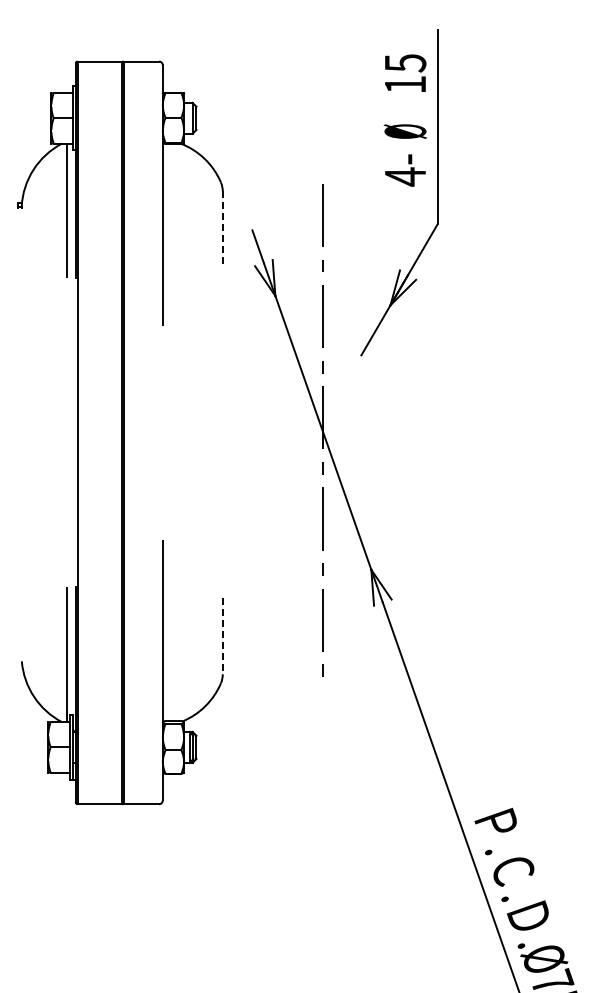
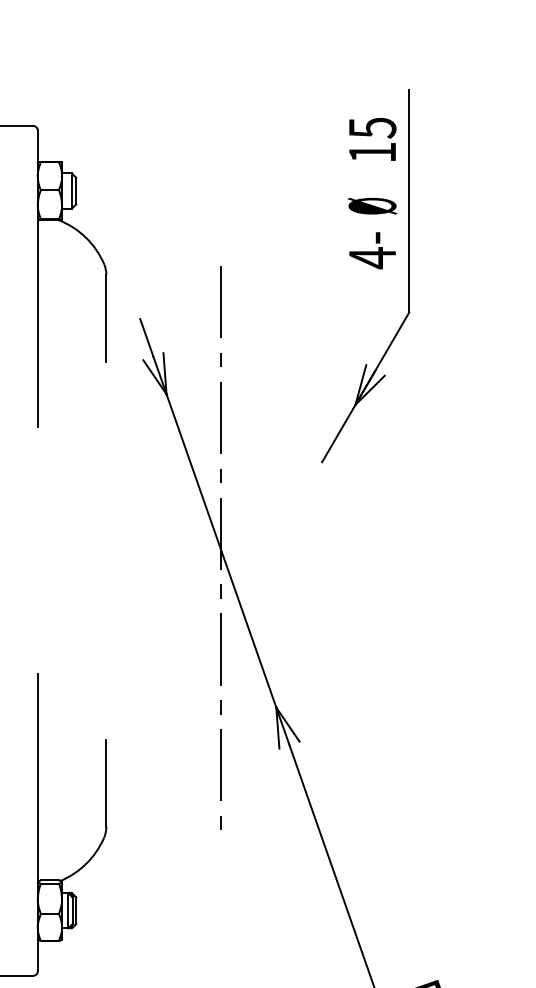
part: (403, 183) -> (370, 265), moved
line: (222, 230) -> (106, 319), dashed -> solid
line: (222, 636) -> (106, 783), dashed -> solid

